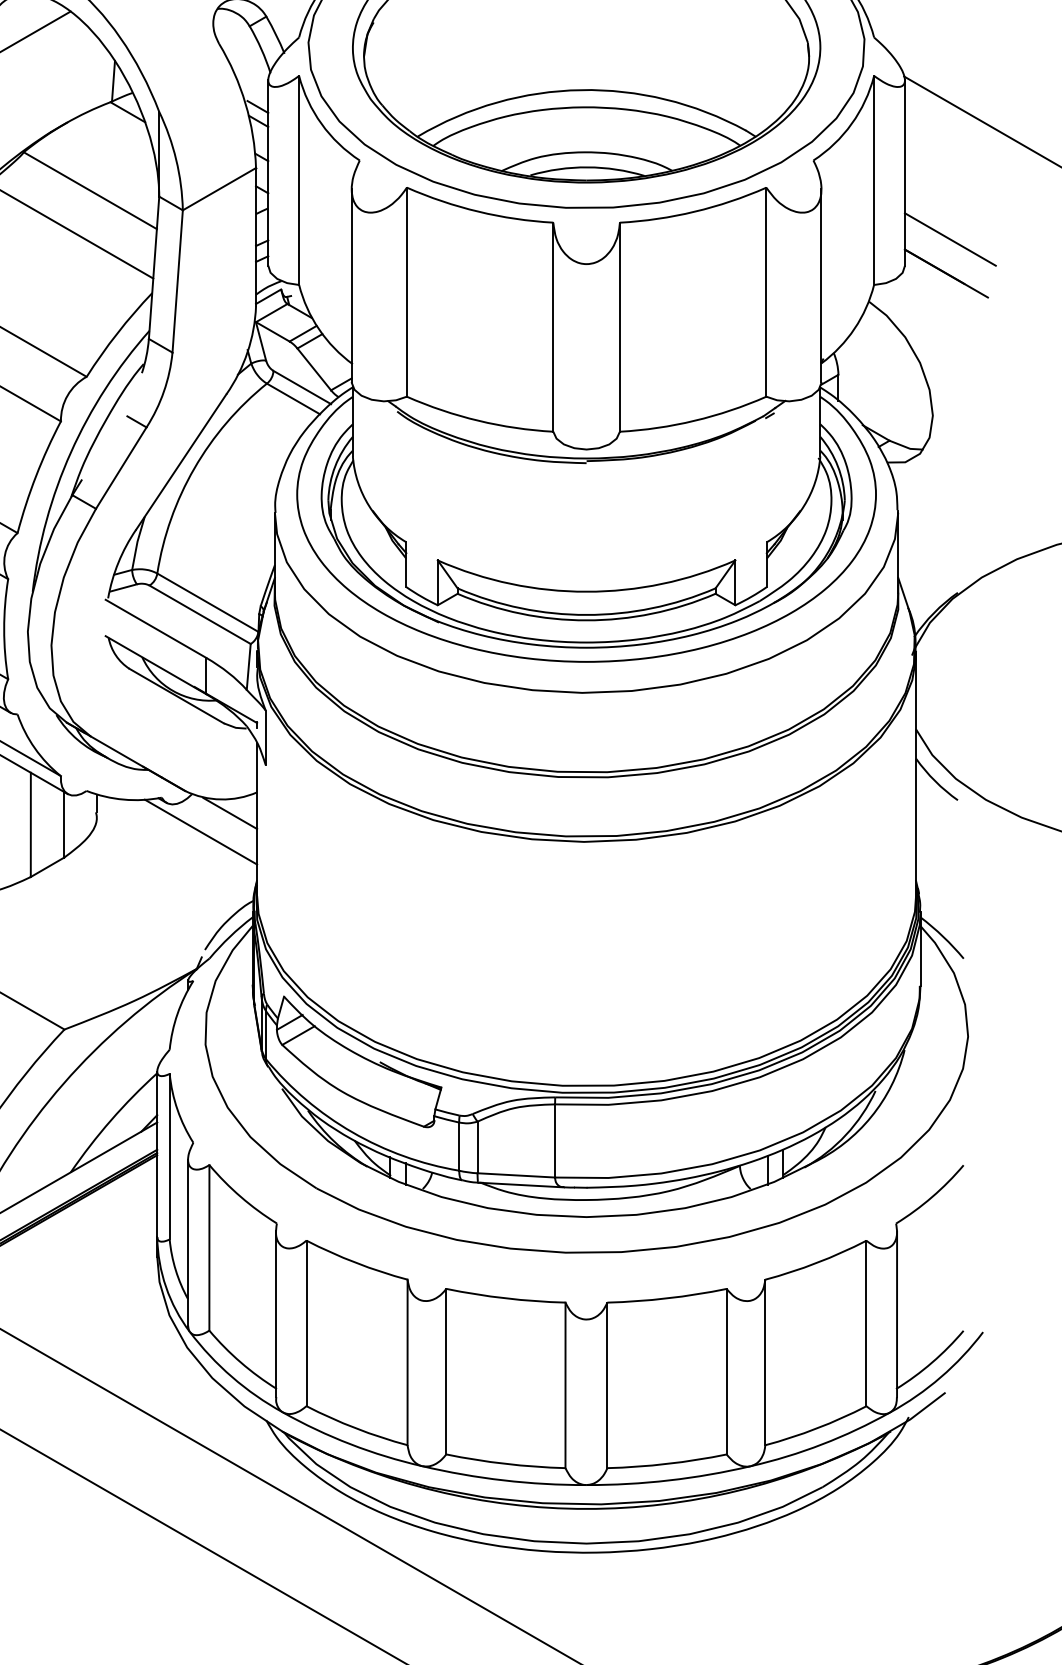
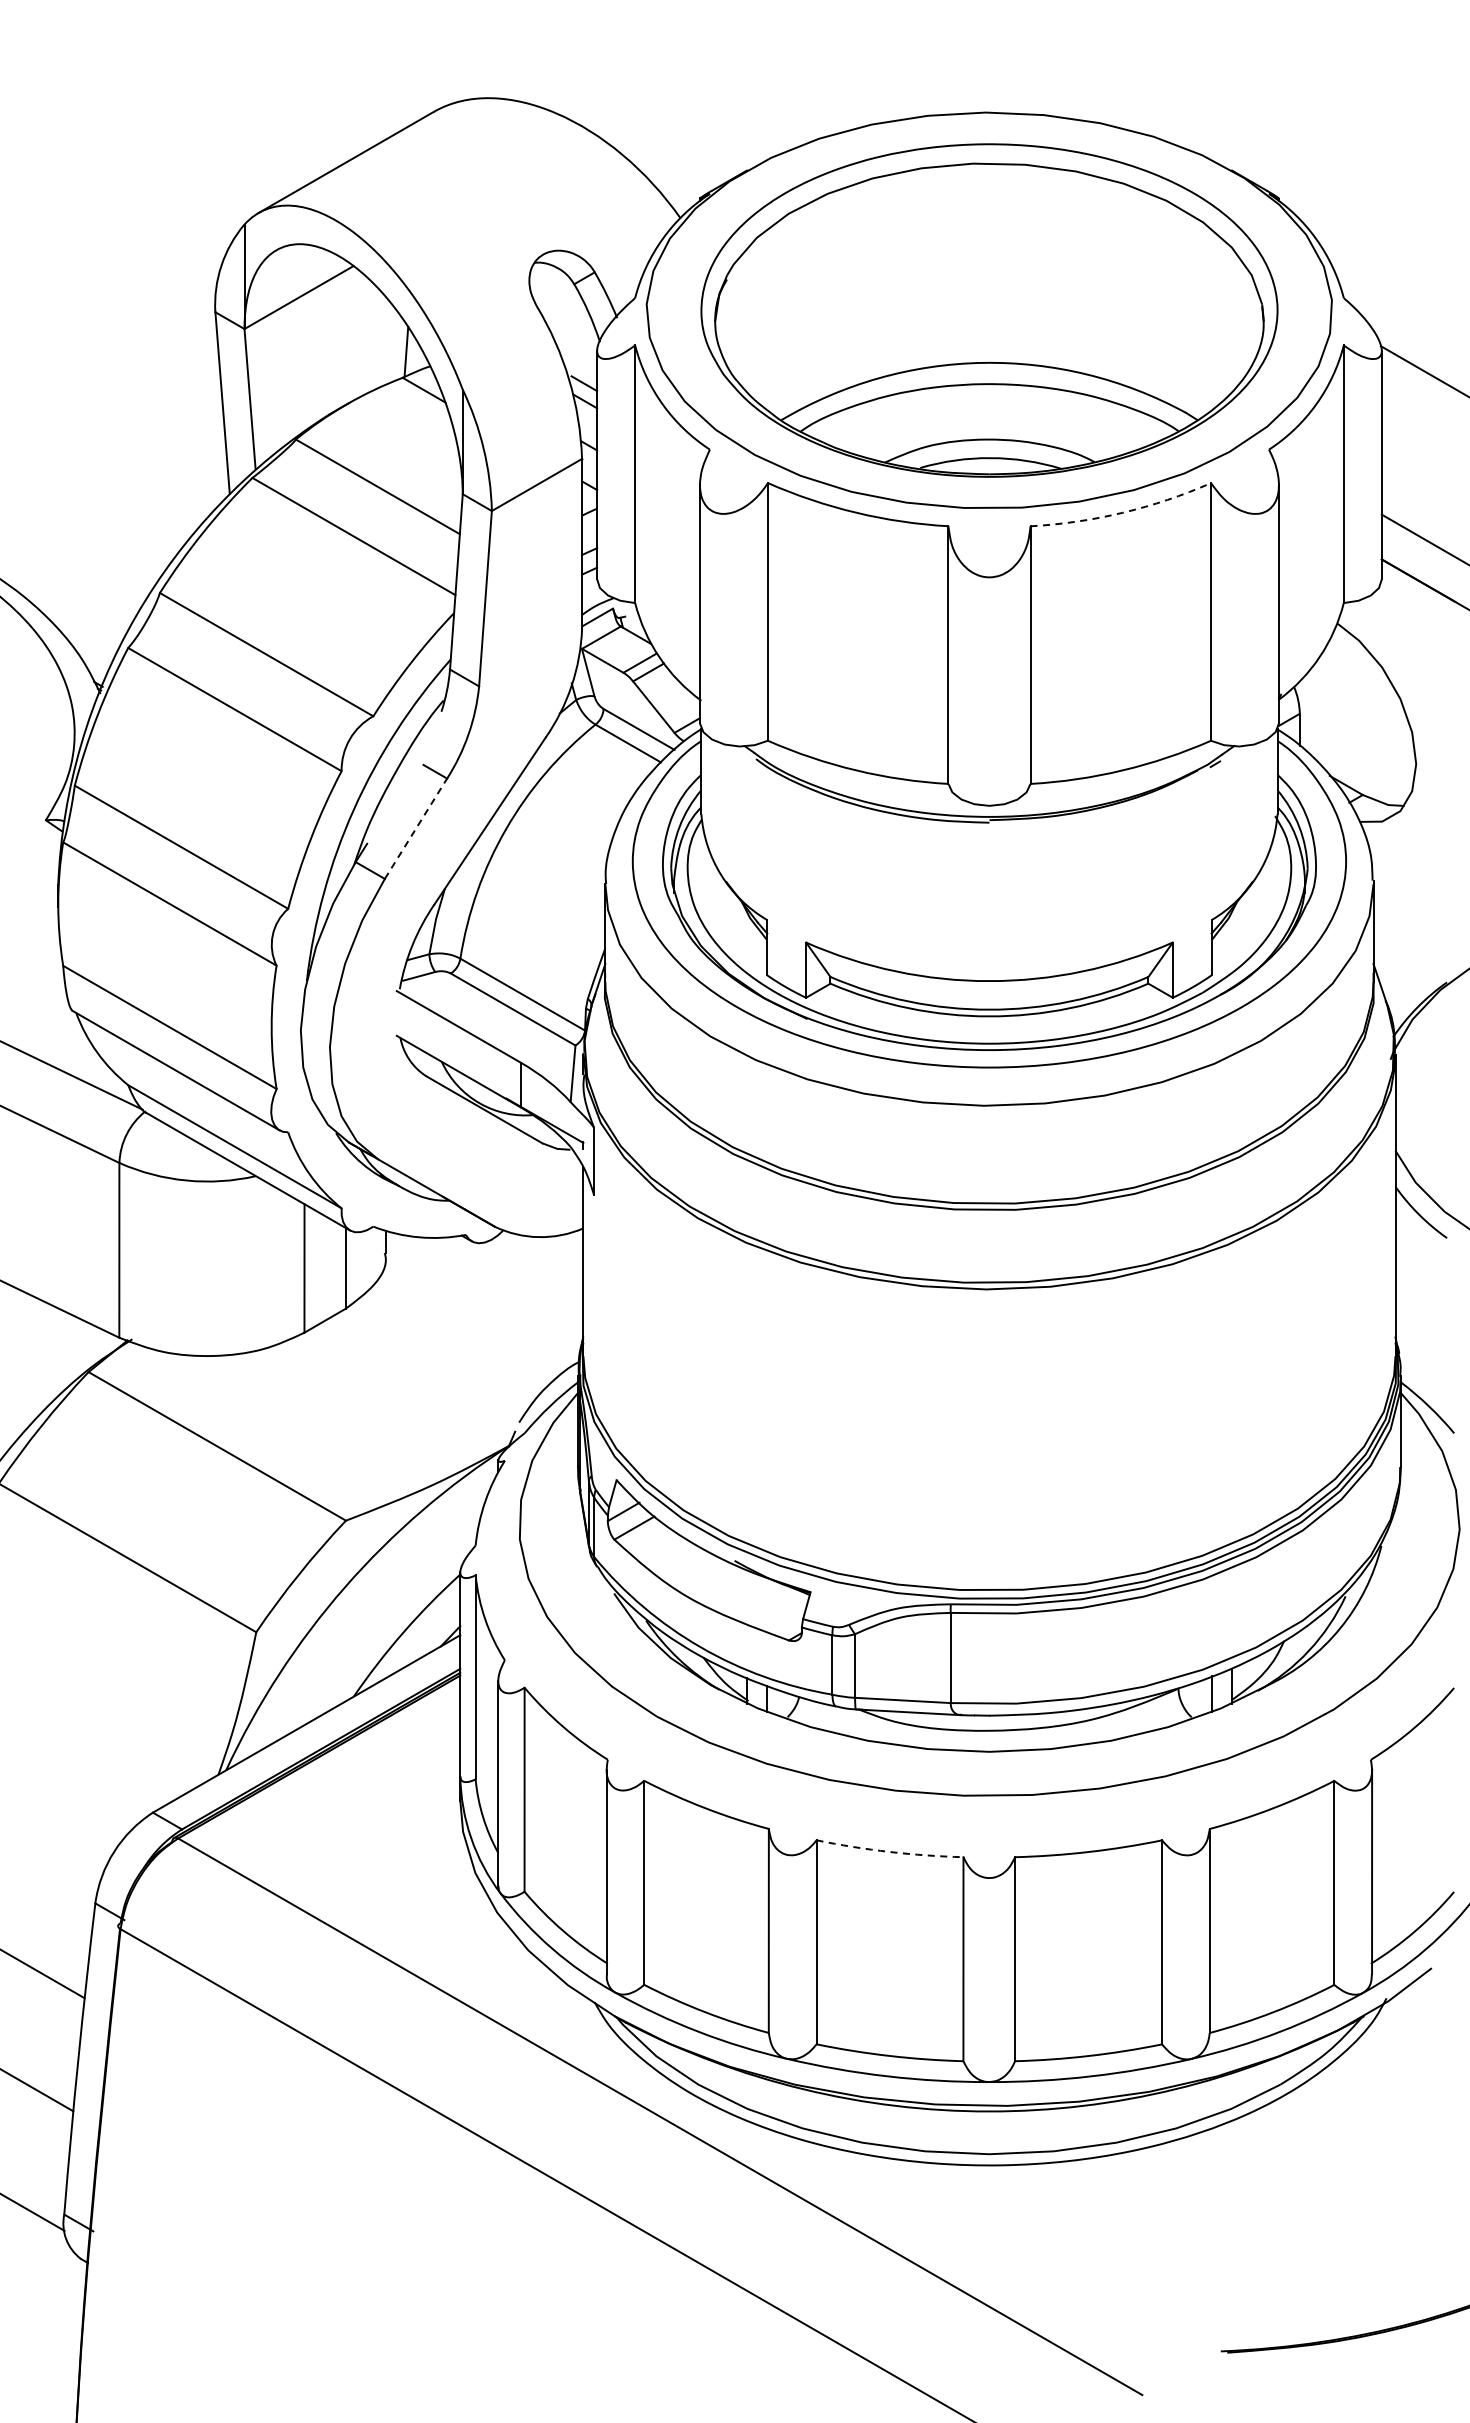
arc: (694, 211) -> (1122, 512), solid -> dashed
line: (121, 467) -> (416, 828), solid -> dashed
line: (230, 813) -> (550, 1254), removed
line: (201, 832) -> (514, 1277), removed
arc: (505, 1297) -> (889, 1851), solid -> dashed

